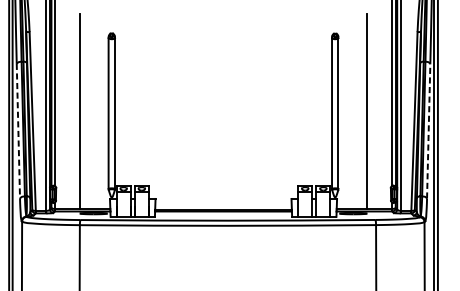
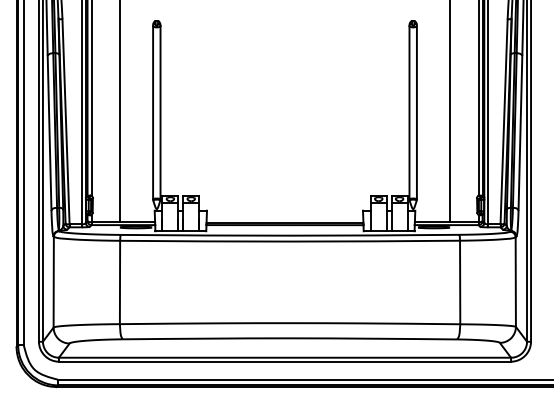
line: (428, 130) -> (520, 132), dashed -> solid
line: (18, 131) -> (49, 133), dashed -> solid

